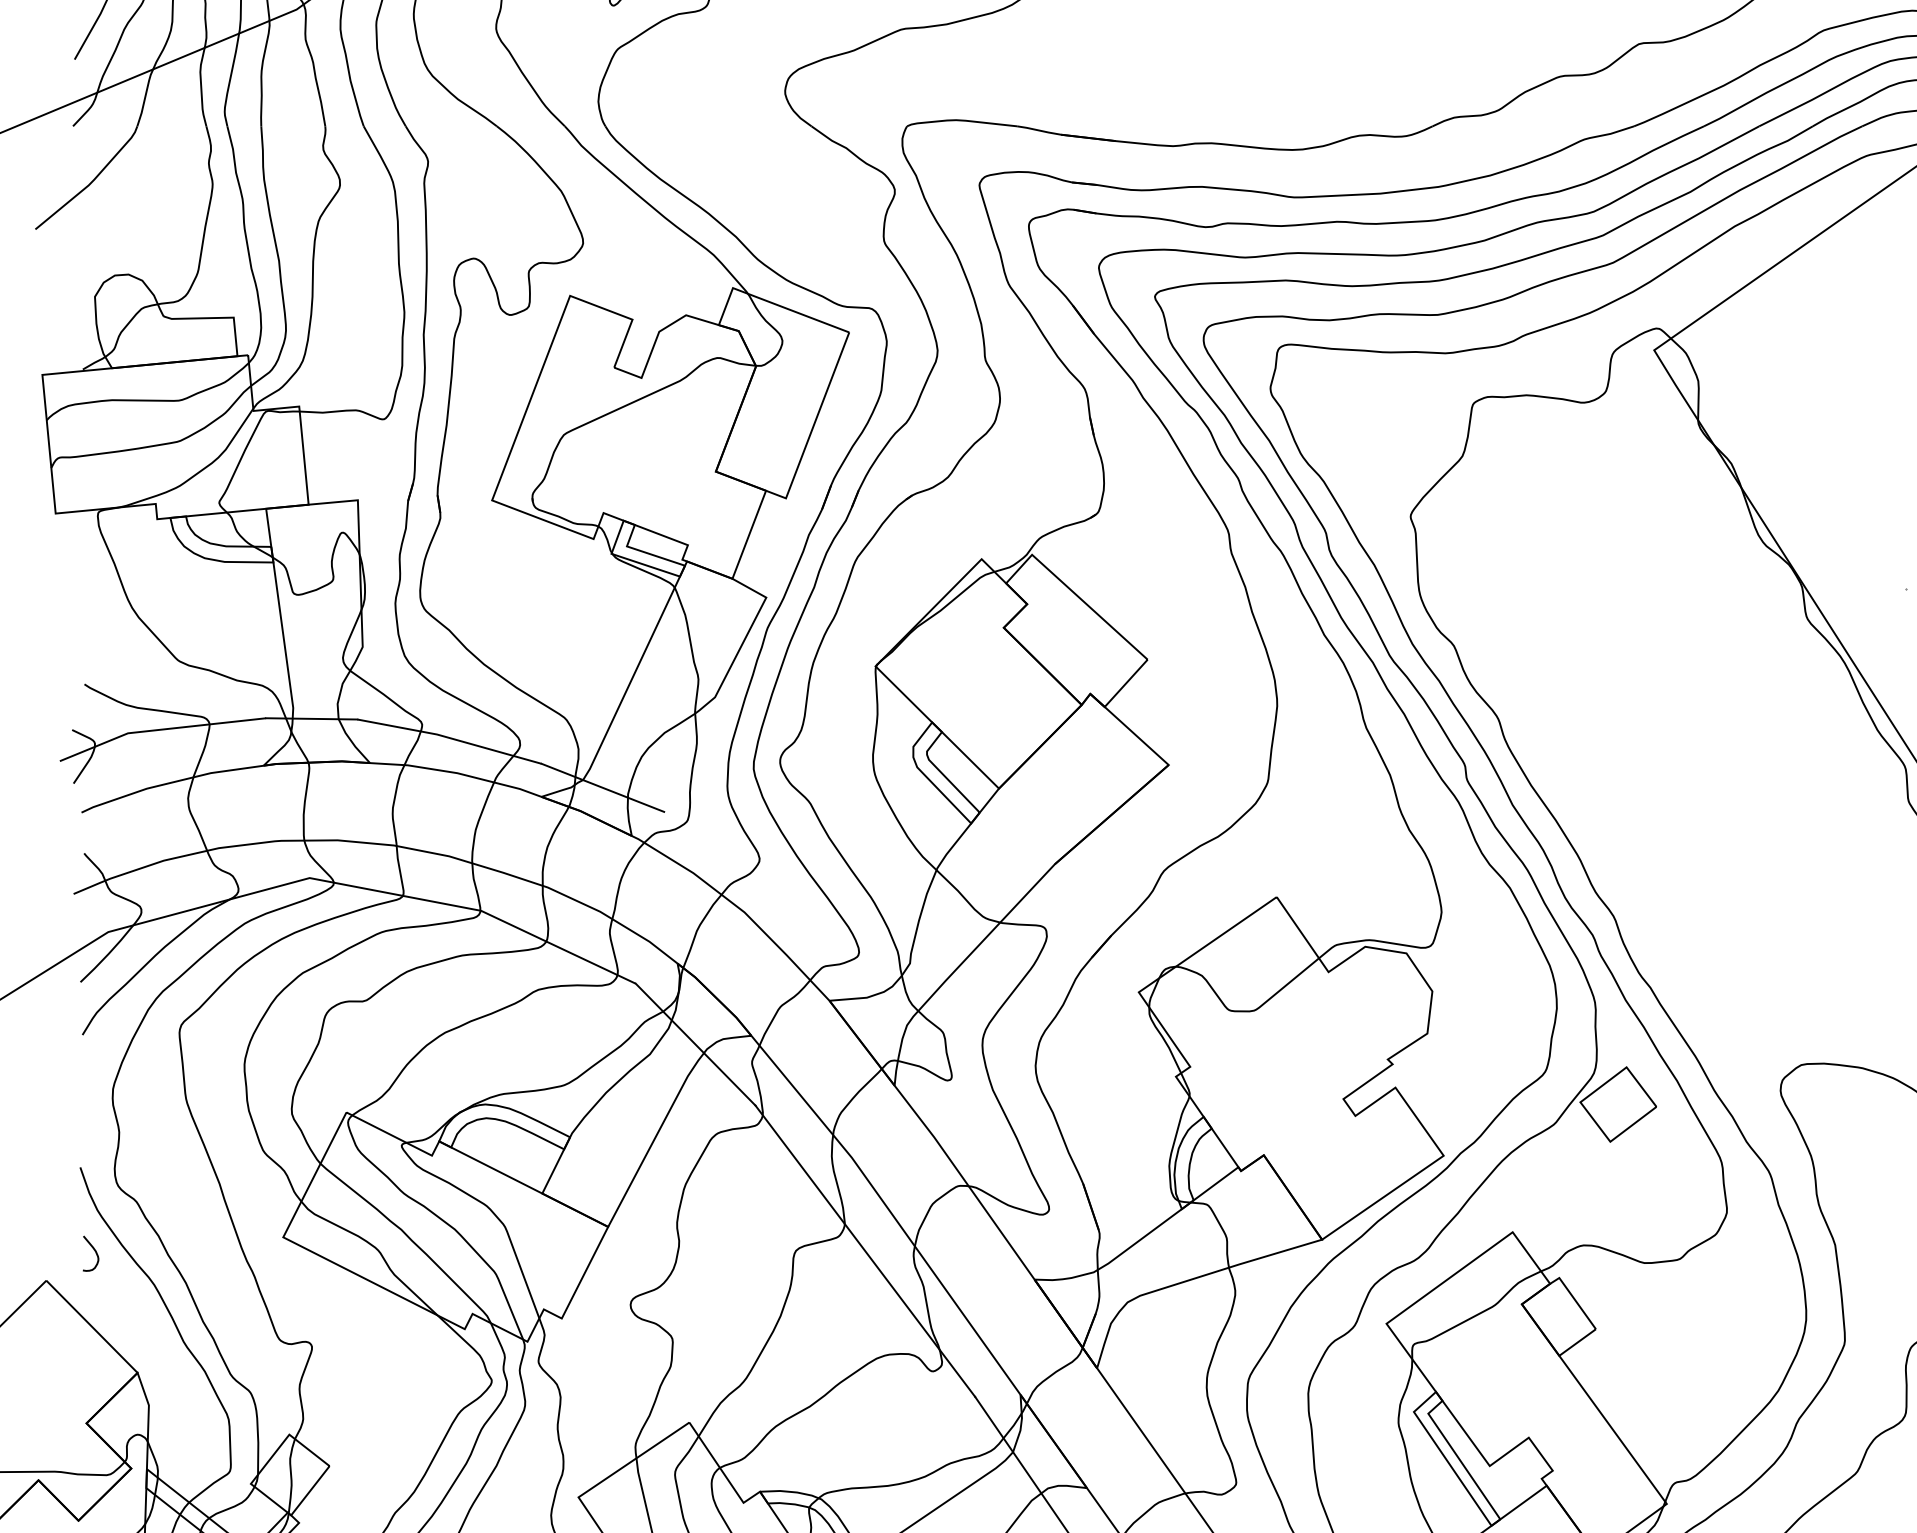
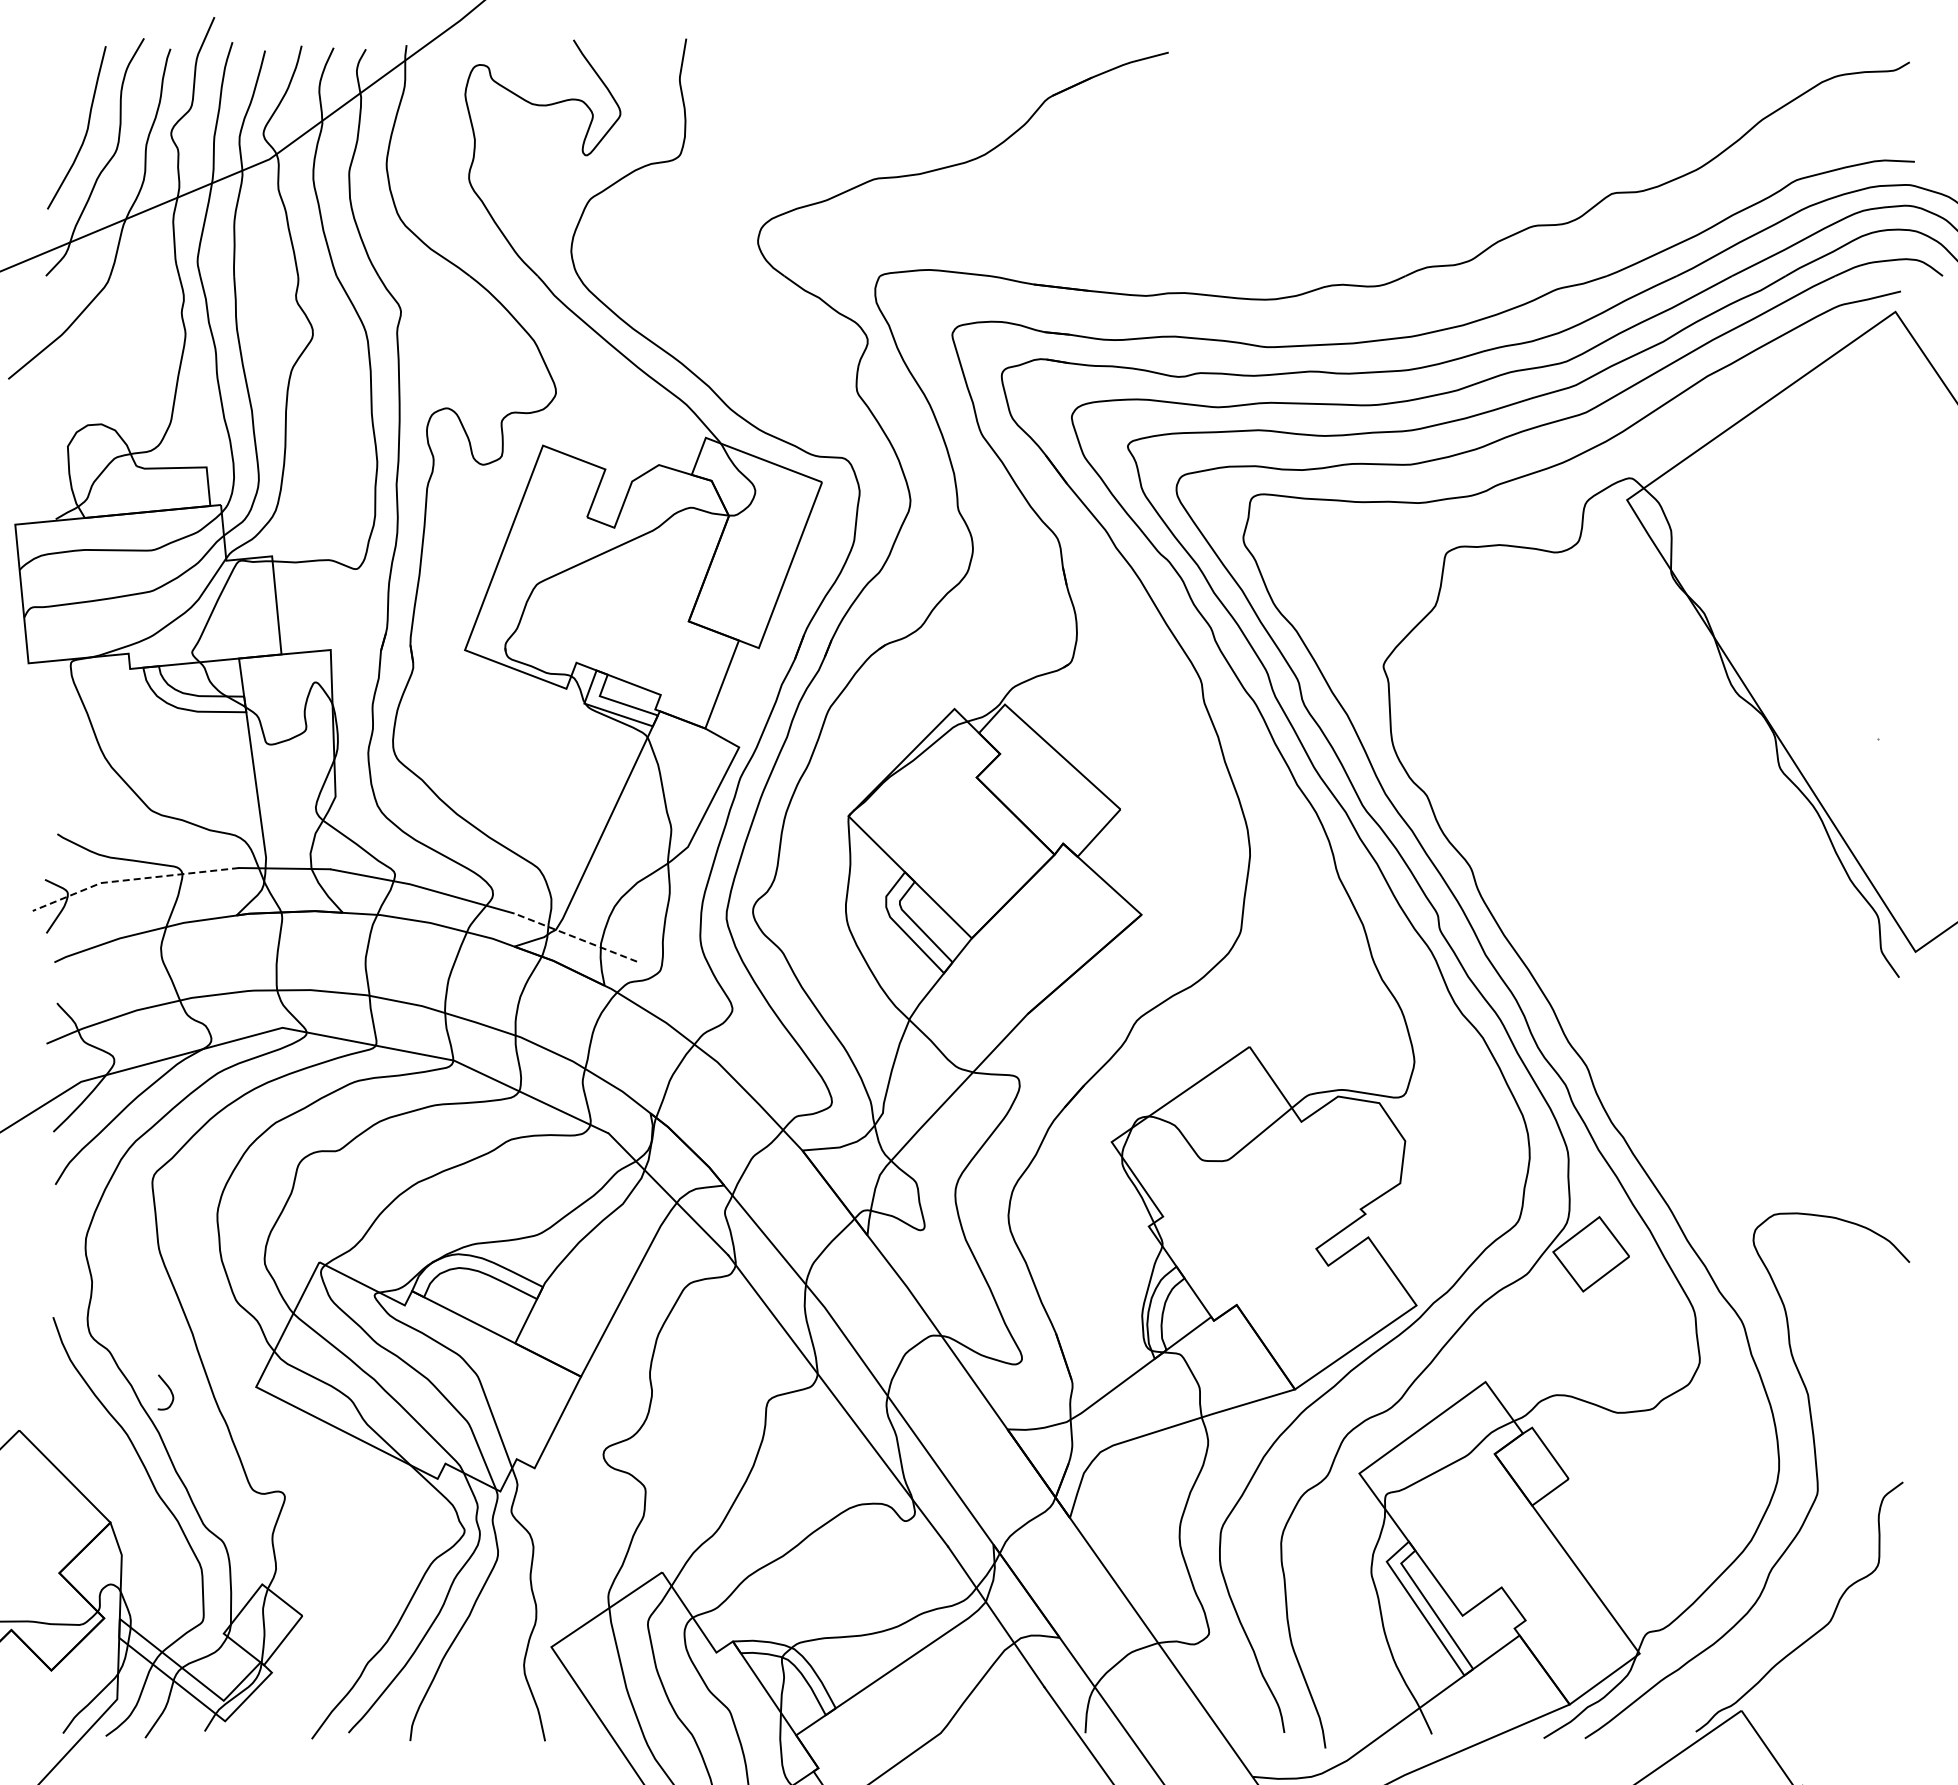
line: (159, 729) -> (132, 879), solid -> dashed
line: (602, 787) -> (575, 937), solid -> dashed
curve: (94, 1251) -> (169, 1390), moved

